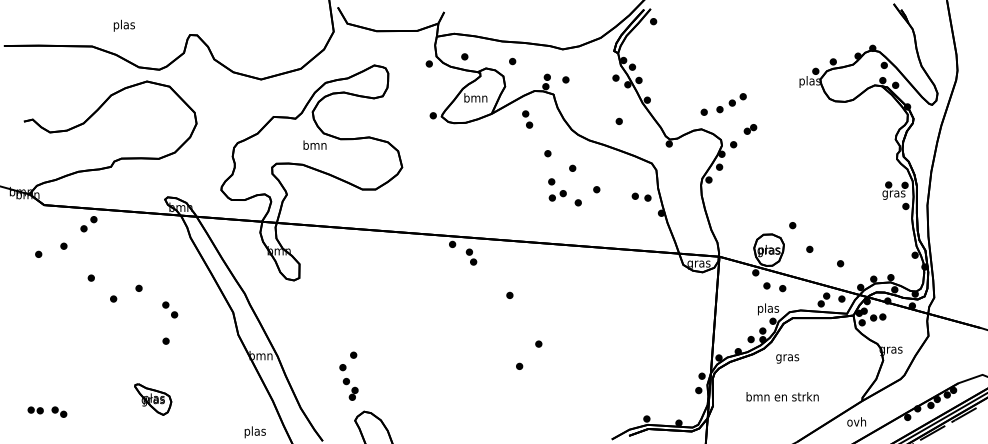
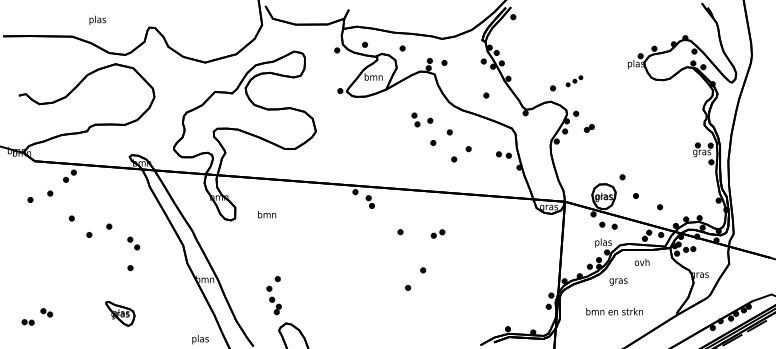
part: (731, 103) -> (574, 81), size x0.7
part: (527, 119) -> (415, 119), moved
part: (750, 129) -> (589, 128), moved
text: (314, 144) -> (266, 214), moved
part: (557, 195) -> (437, 233), moved
part: (59, 411) -> (46, 312), moved
text: (856, 421) -> (642, 262), moved

